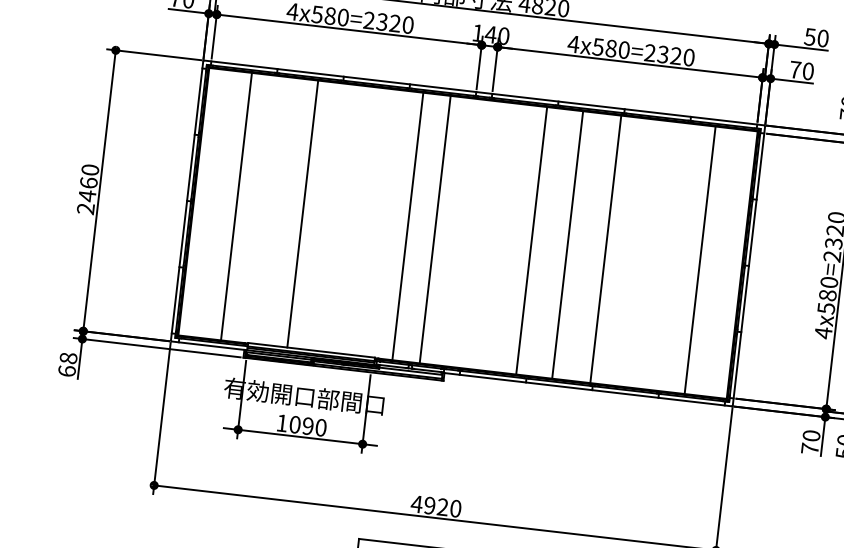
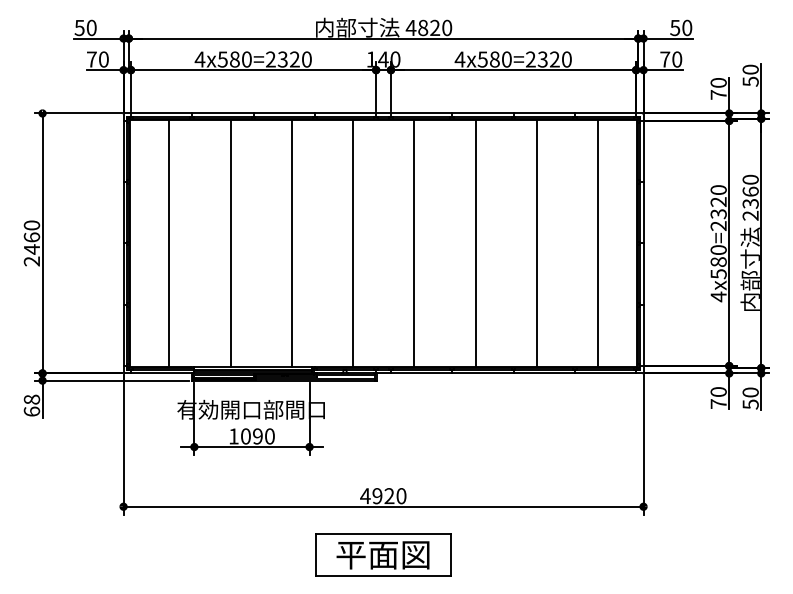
line: (407, 225) -> (291, 242), moved
line: (531, 240) -> (414, 243), moved
line: (606, 249) -> (537, 243), moved

